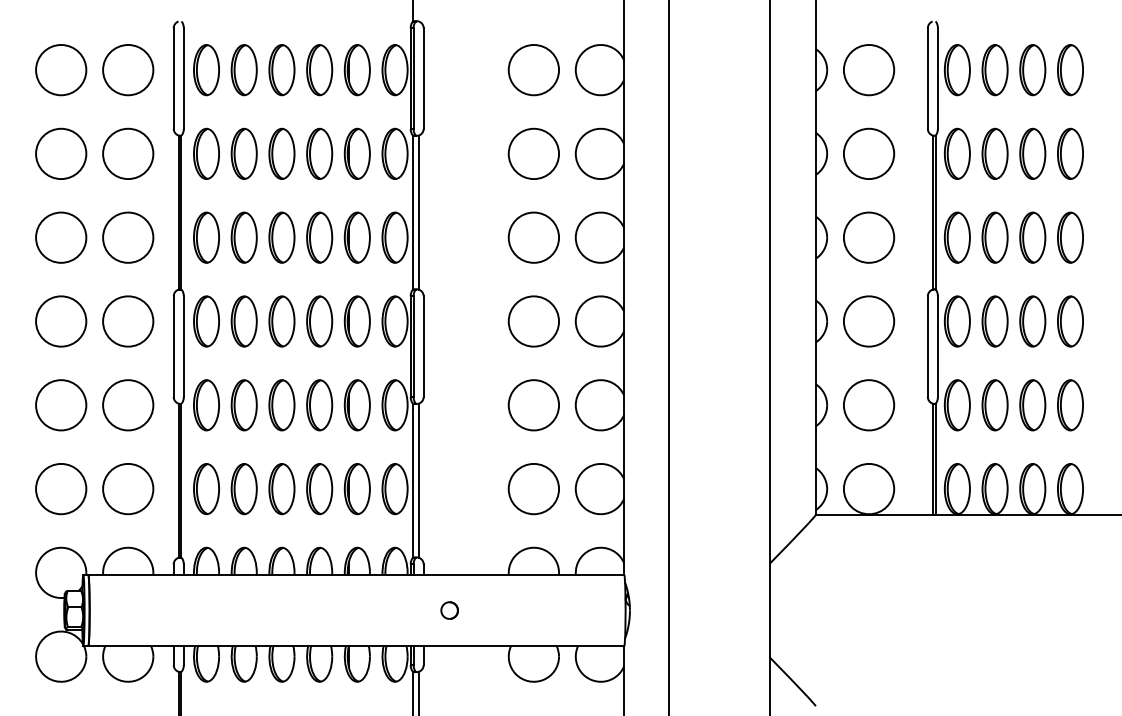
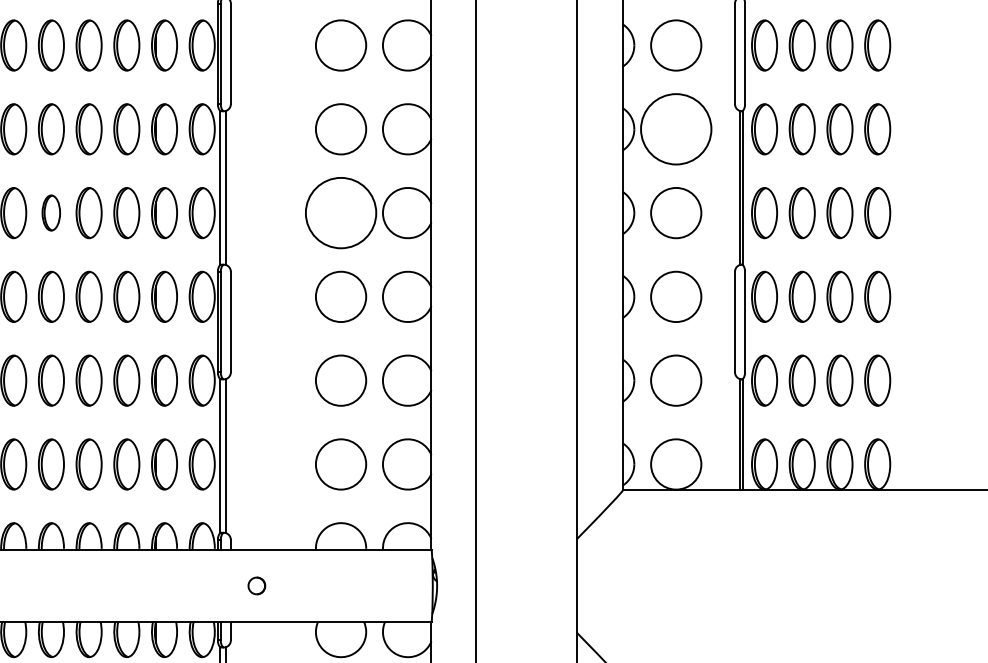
circle: (868, 153) -> (675, 128), size x1.4
part: (243, 237) -> (50, 212), size x0.7
circle: (533, 237) -> (340, 212), size x1.4

